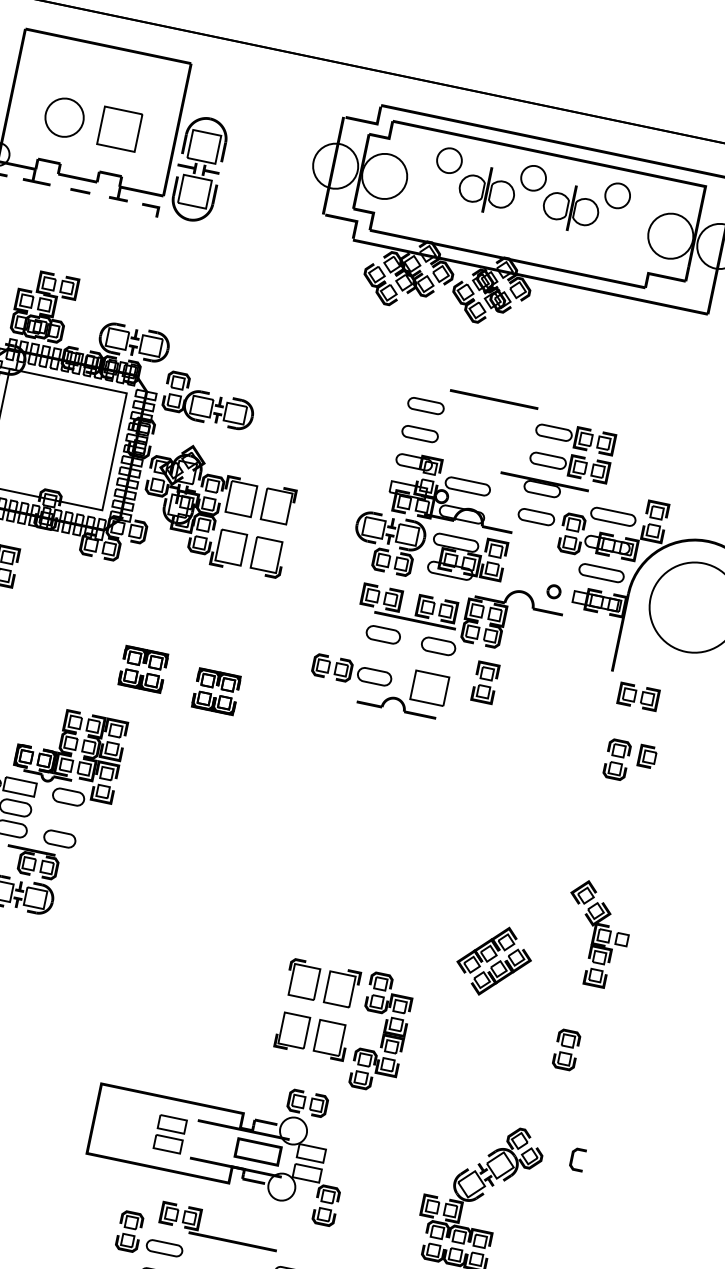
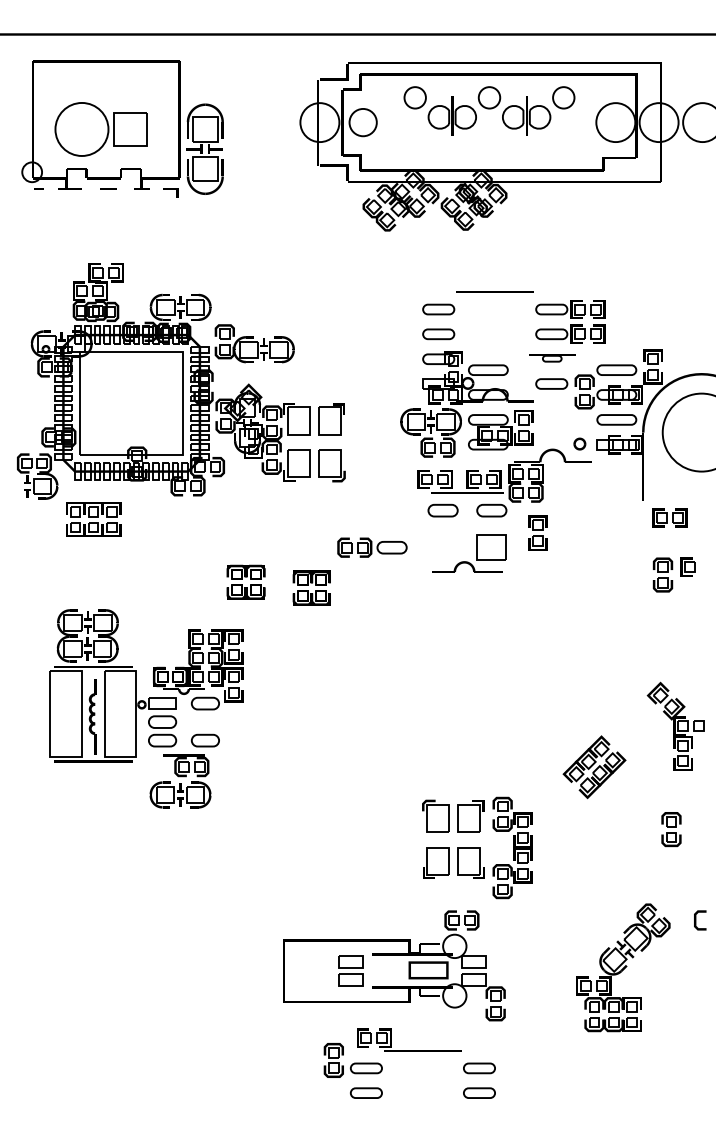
circle: (64, 117) -> (81, 129), size x1.6
circle: (383, 176) -> (362, 122), size x0.7
part: (543, 487) -> (552, 357), size x0.6
part: (352, 671) -> (372, 547), moved

